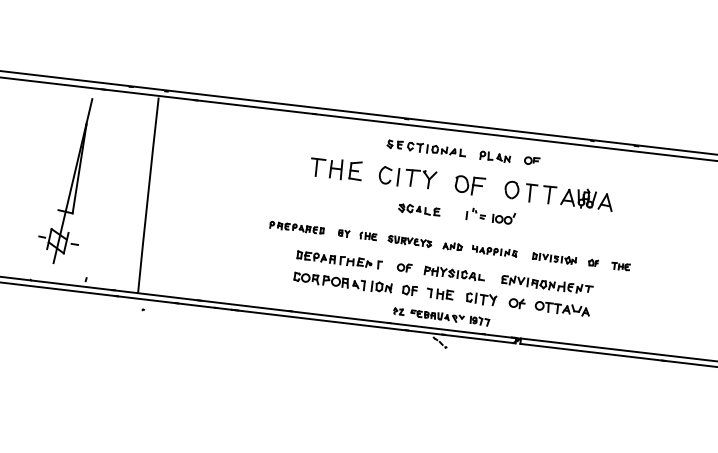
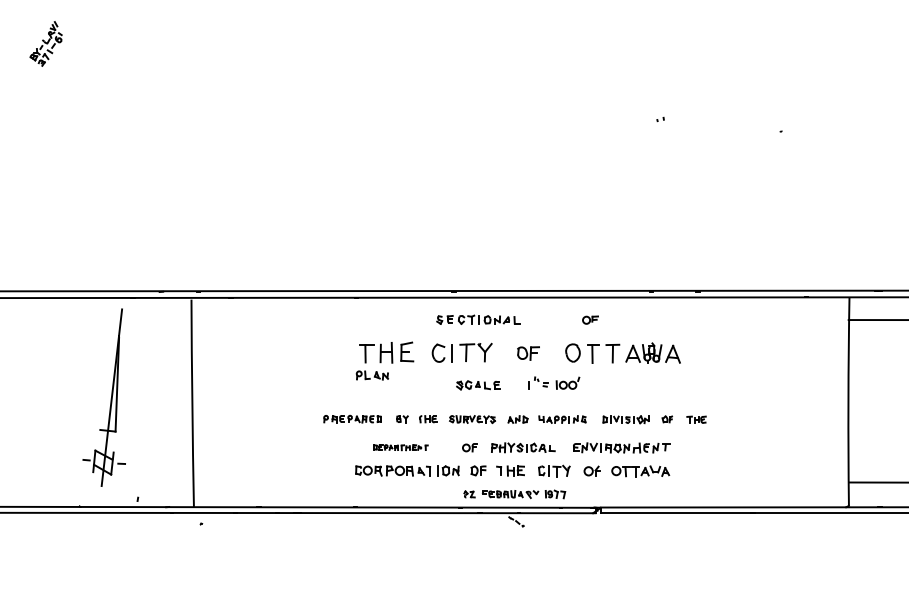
part: (494, 156) -> (371, 375), moved
part: (470, 185) -> (528, 353), size x0.7
part: (339, 259) -> (400, 447), size x0.6

